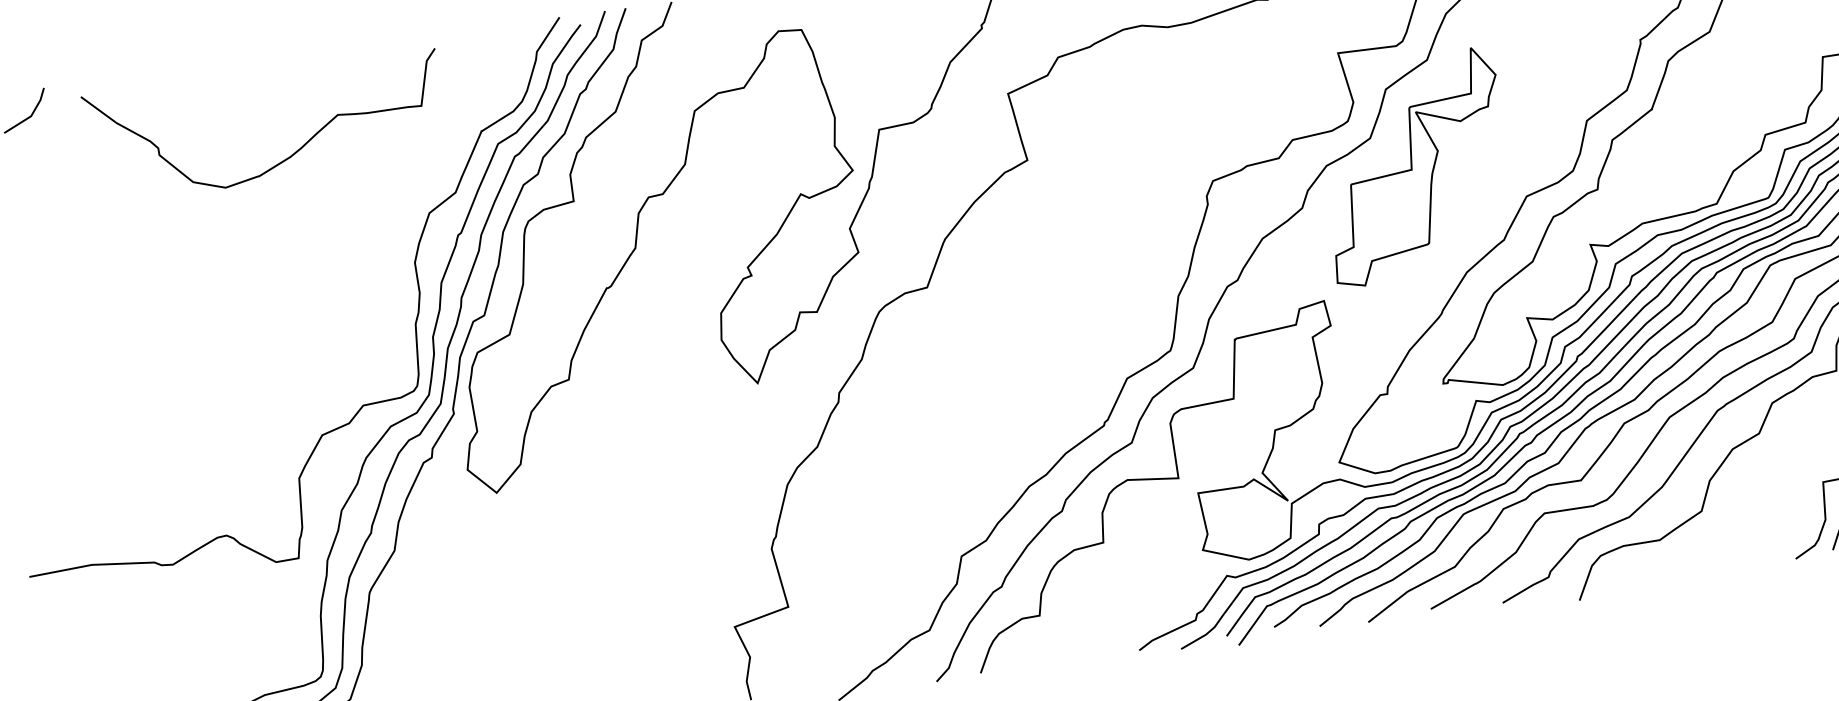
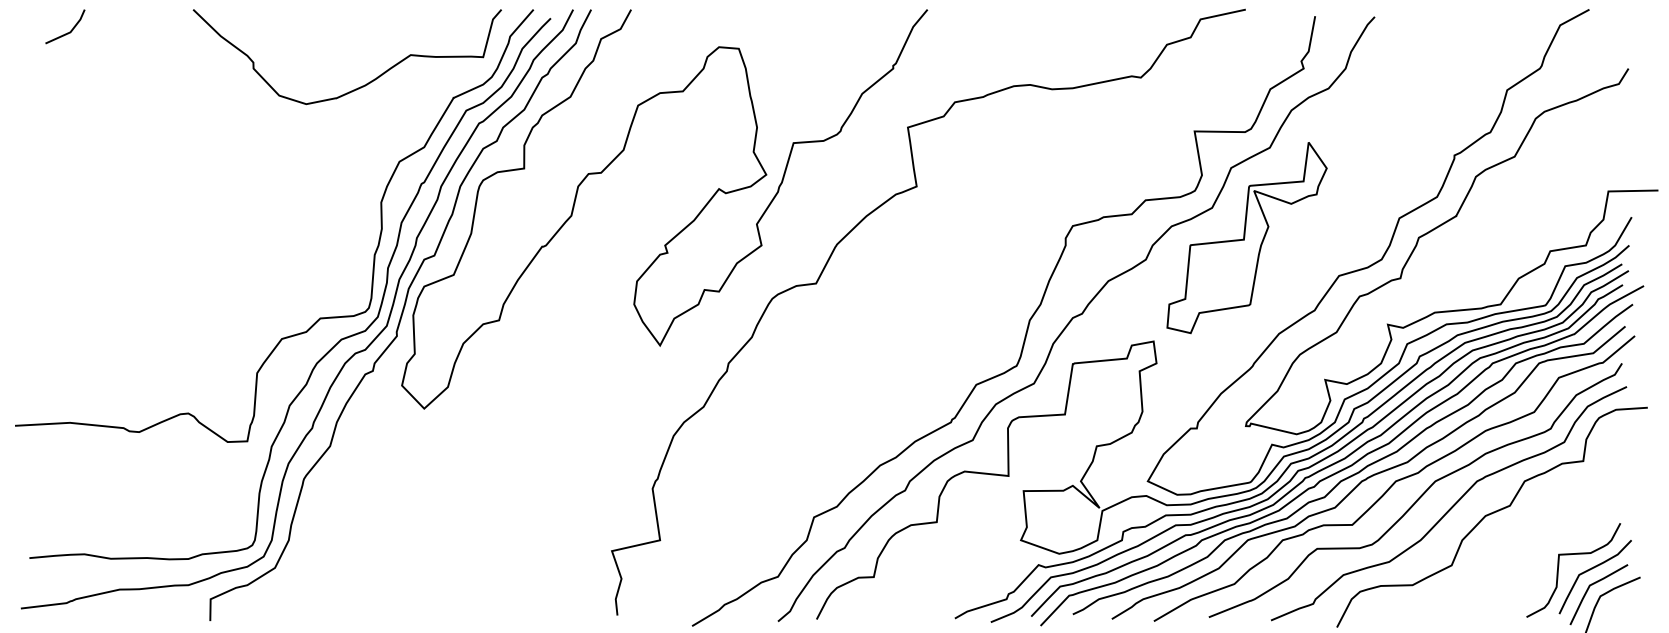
curve: (285, 158) -> (360, 86), moved

